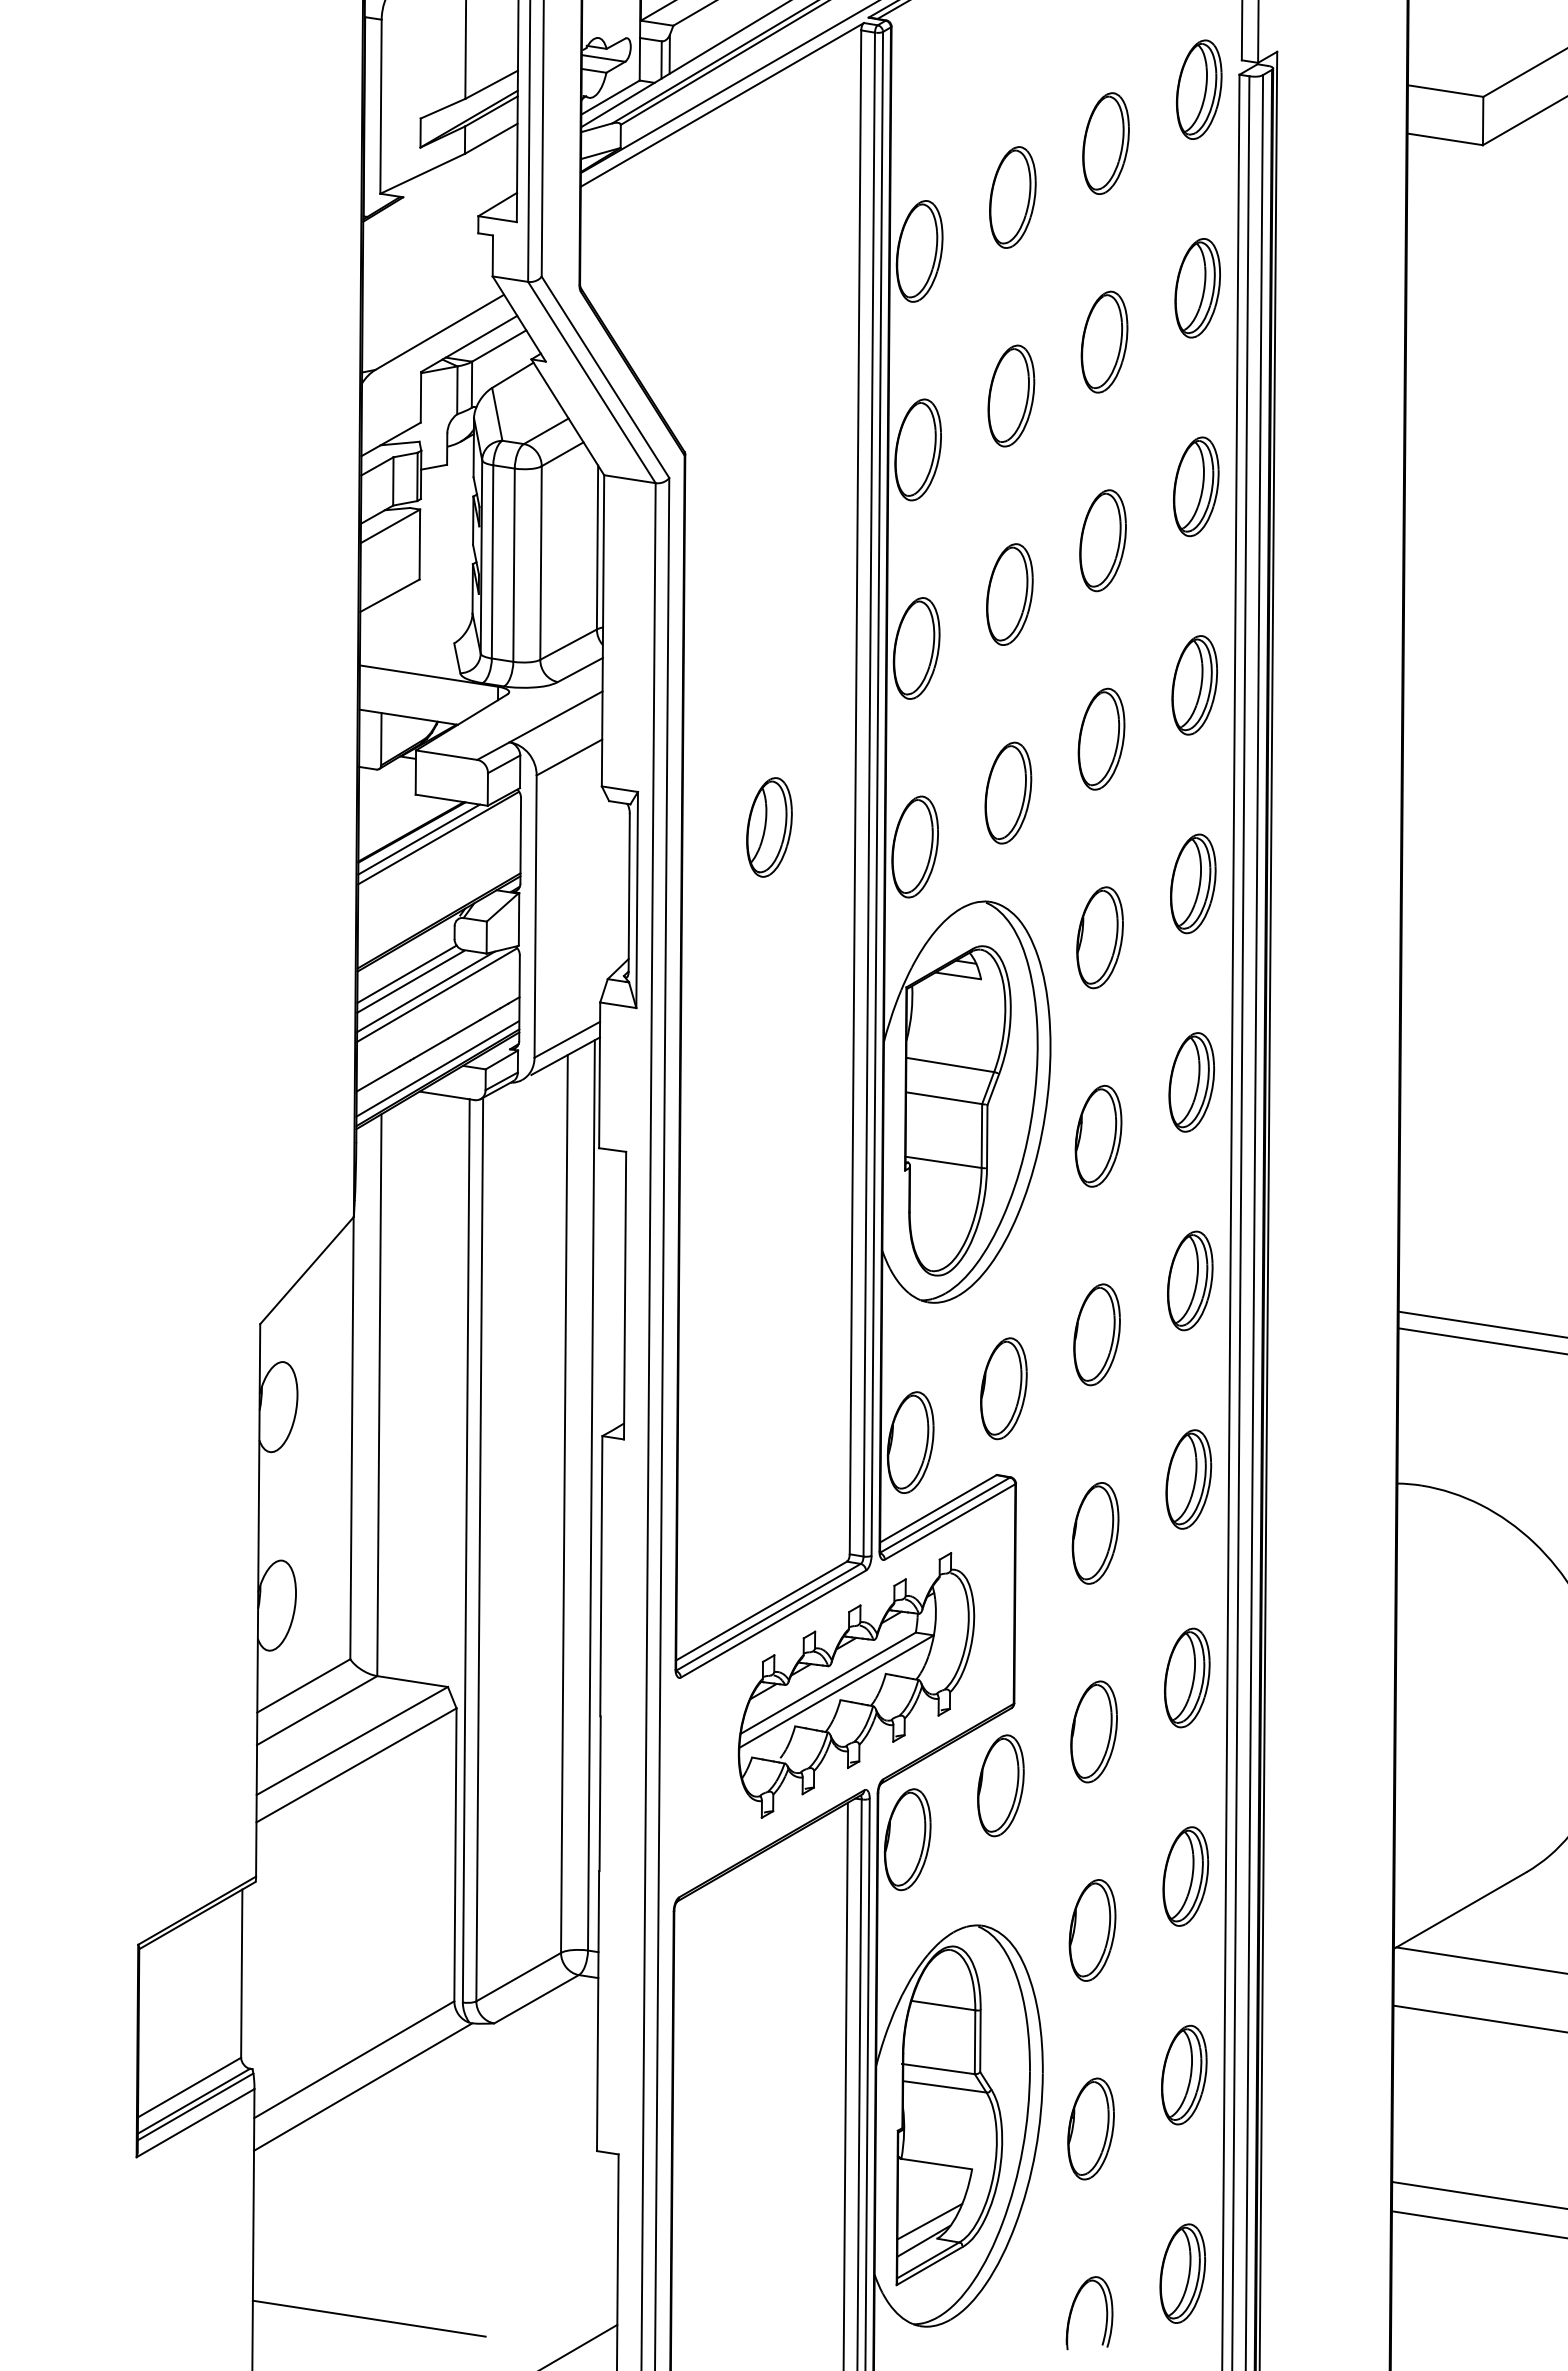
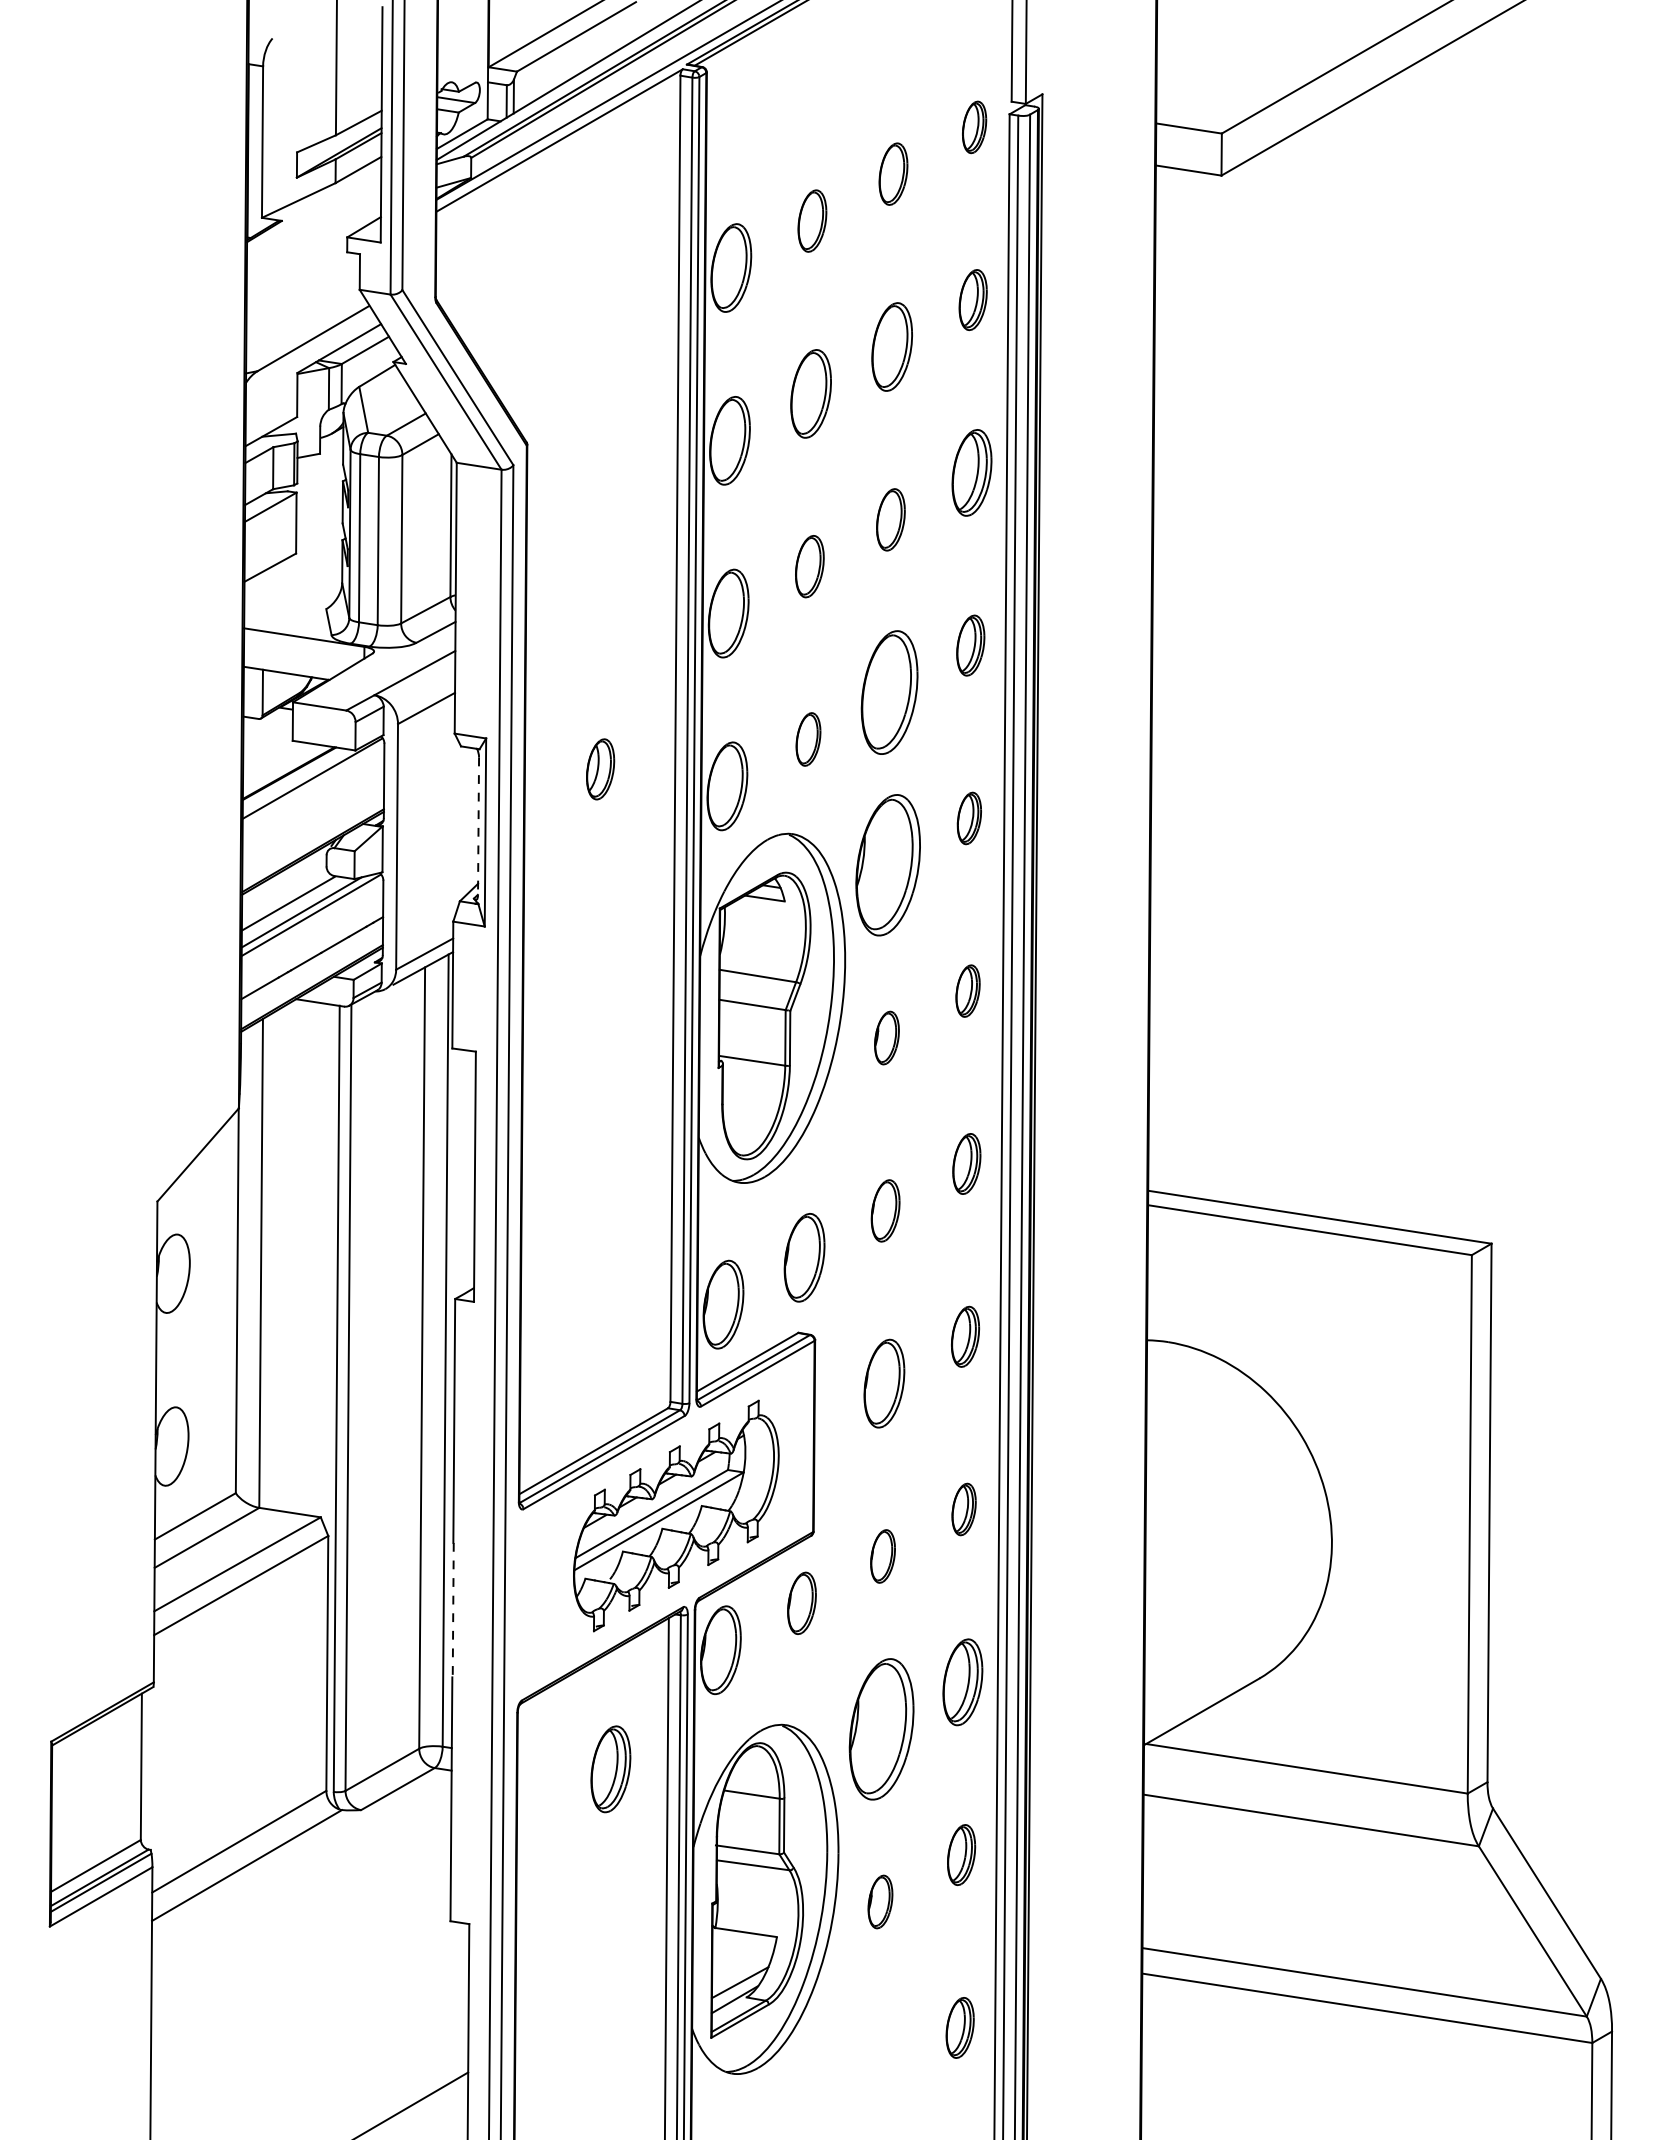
part: (1199, 89) -> (974, 127), size x0.6
part: (1106, 142) -> (893, 173), size x0.7
part: (1012, 196) -> (812, 220), size x0.7
part: (1196, 287) -> (972, 299), size x0.7
part: (1102, 540) -> (890, 519), size x0.7
part: (1009, 594) -> (809, 566), size x0.7
part: (1194, 685) -> (970, 645), size x0.7
part: (1101, 739) -> (889, 692), size x1.4
part: (1008, 793) -> (808, 739), size x0.6
part: (769, 827) -> (600, 769), size x0.7
line: (418, 839) -> (295, 779), removed
part: (1193, 883) -> (969, 818), size x0.6
line: (629, 893) -> (478, 826), solid -> dashed
part: (1100, 937) -> (888, 865), size x1.6
line: (406, 974) -> (284, 897), removed
line: (437, 1068) -> (311, 979), removed
part: (1191, 1081) -> (967, 990), size x0.6
part: (1098, 1135) -> (886, 1037), size x0.6
part: (1189, 1280) -> (966, 1163), size x0.7
part: (1096, 1334) -> (885, 1210), size x0.7
part: (1188, 1479) -> (965, 1336), size x0.7
part: (1186, 1677) -> (963, 1509), size x0.6
part: (1093, 1731) -> (882, 1556), size x0.6
part: (1000, 1785) -> (801, 1603), size x0.7
line: (600, 1794) -> (453, 1610), solid -> dashed
part: (1092, 1929) -> (881, 1728), size x1.6
part: (780, 1976) -> (610, 1769), added
part: (1184, 2074) -> (961, 1854), size x0.7
part: (1091, 2128) -> (880, 1901), size x0.6
part: (1181, 2273) -> (959, 2027), size x0.7
part: (1073, 2307) -> (865, 2057), removed
line: (369, 2318) -> (252, 2066), removed

